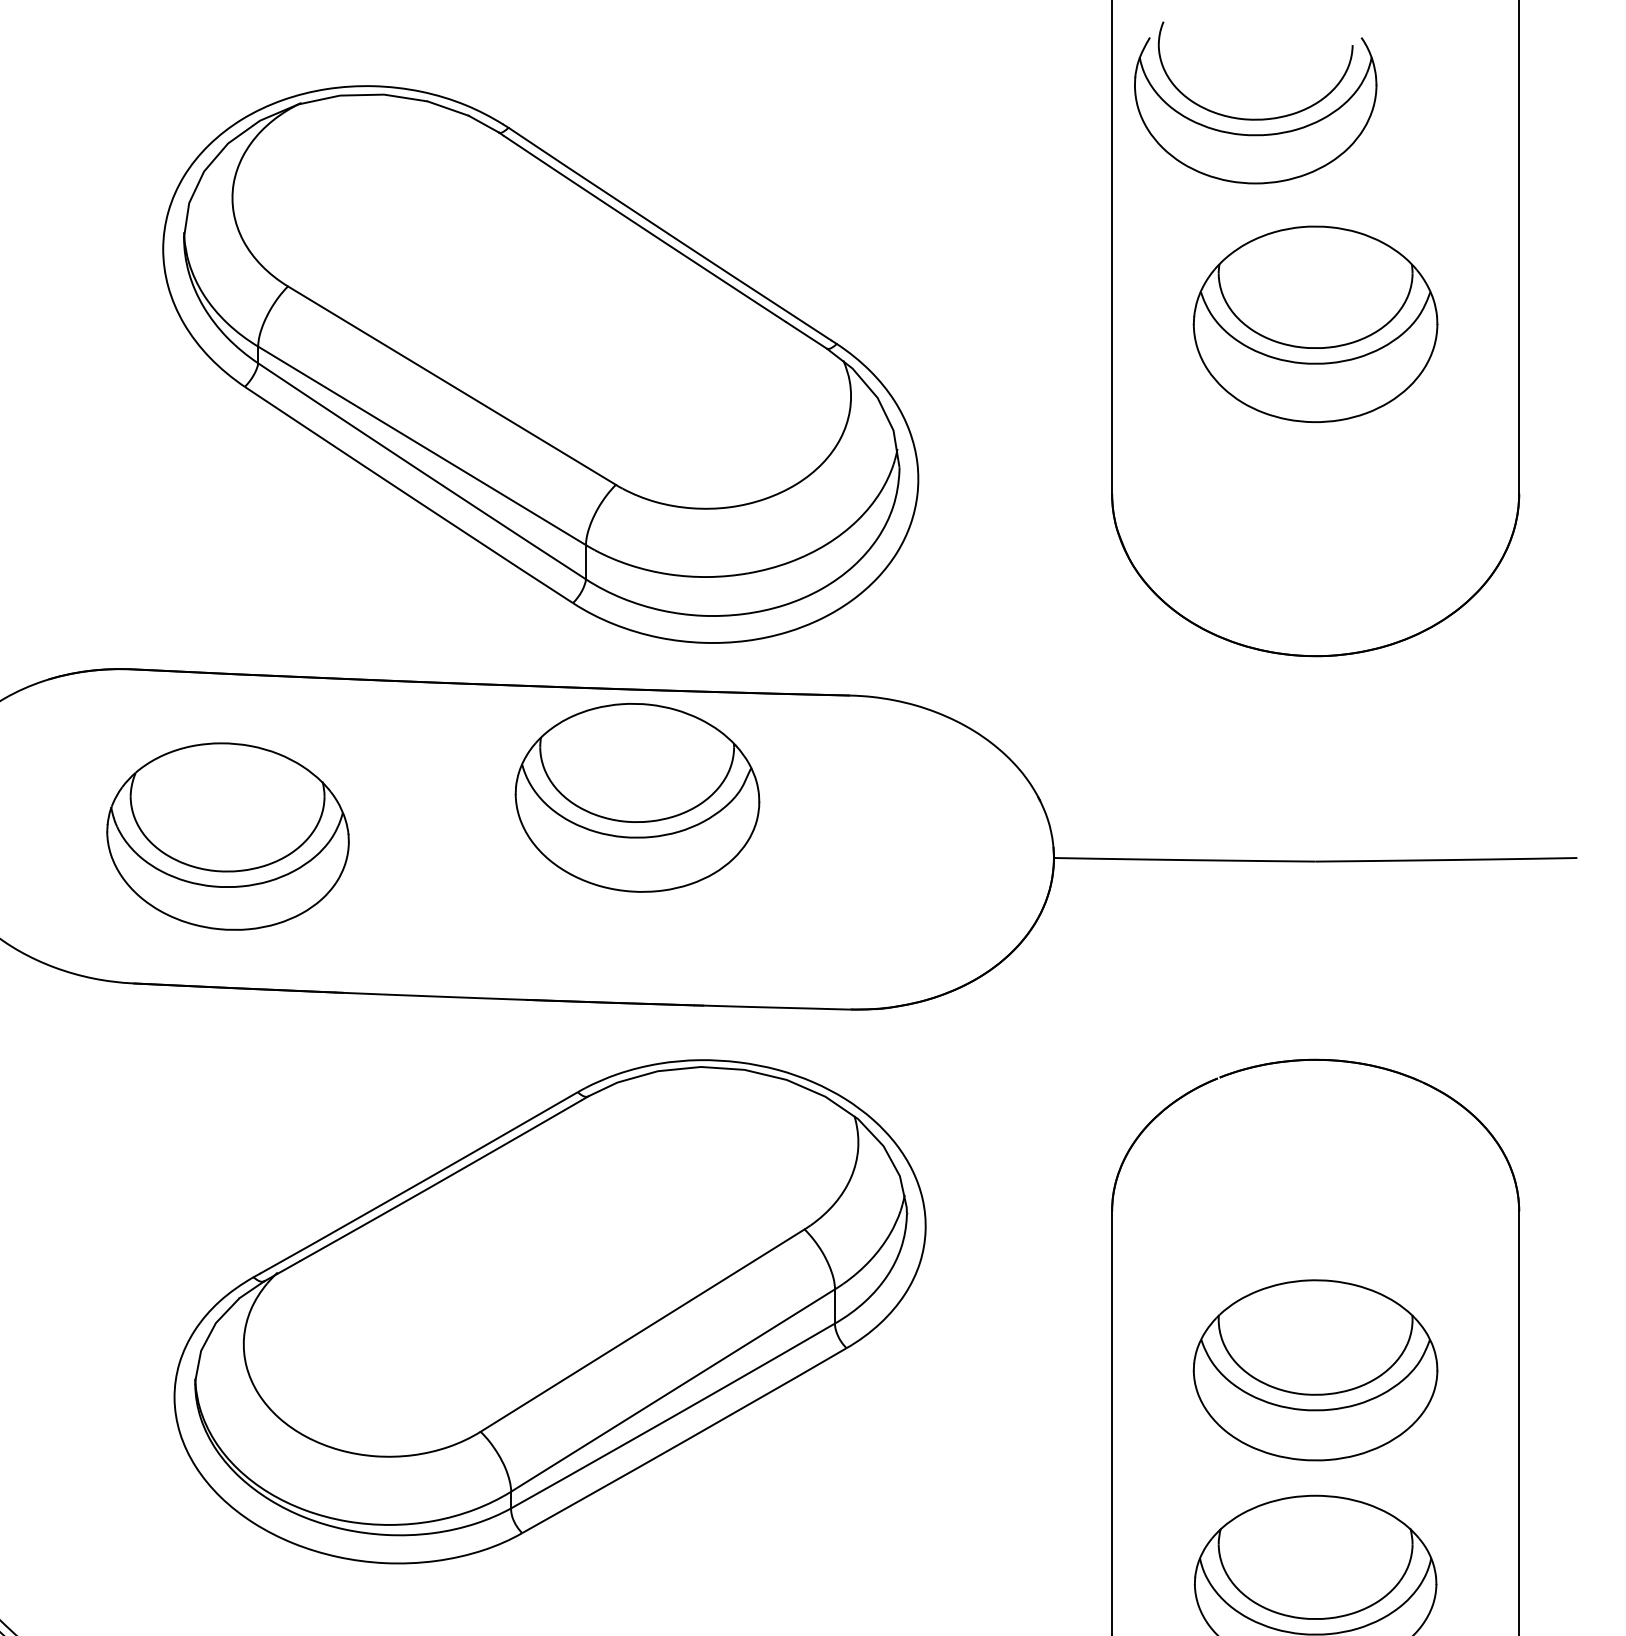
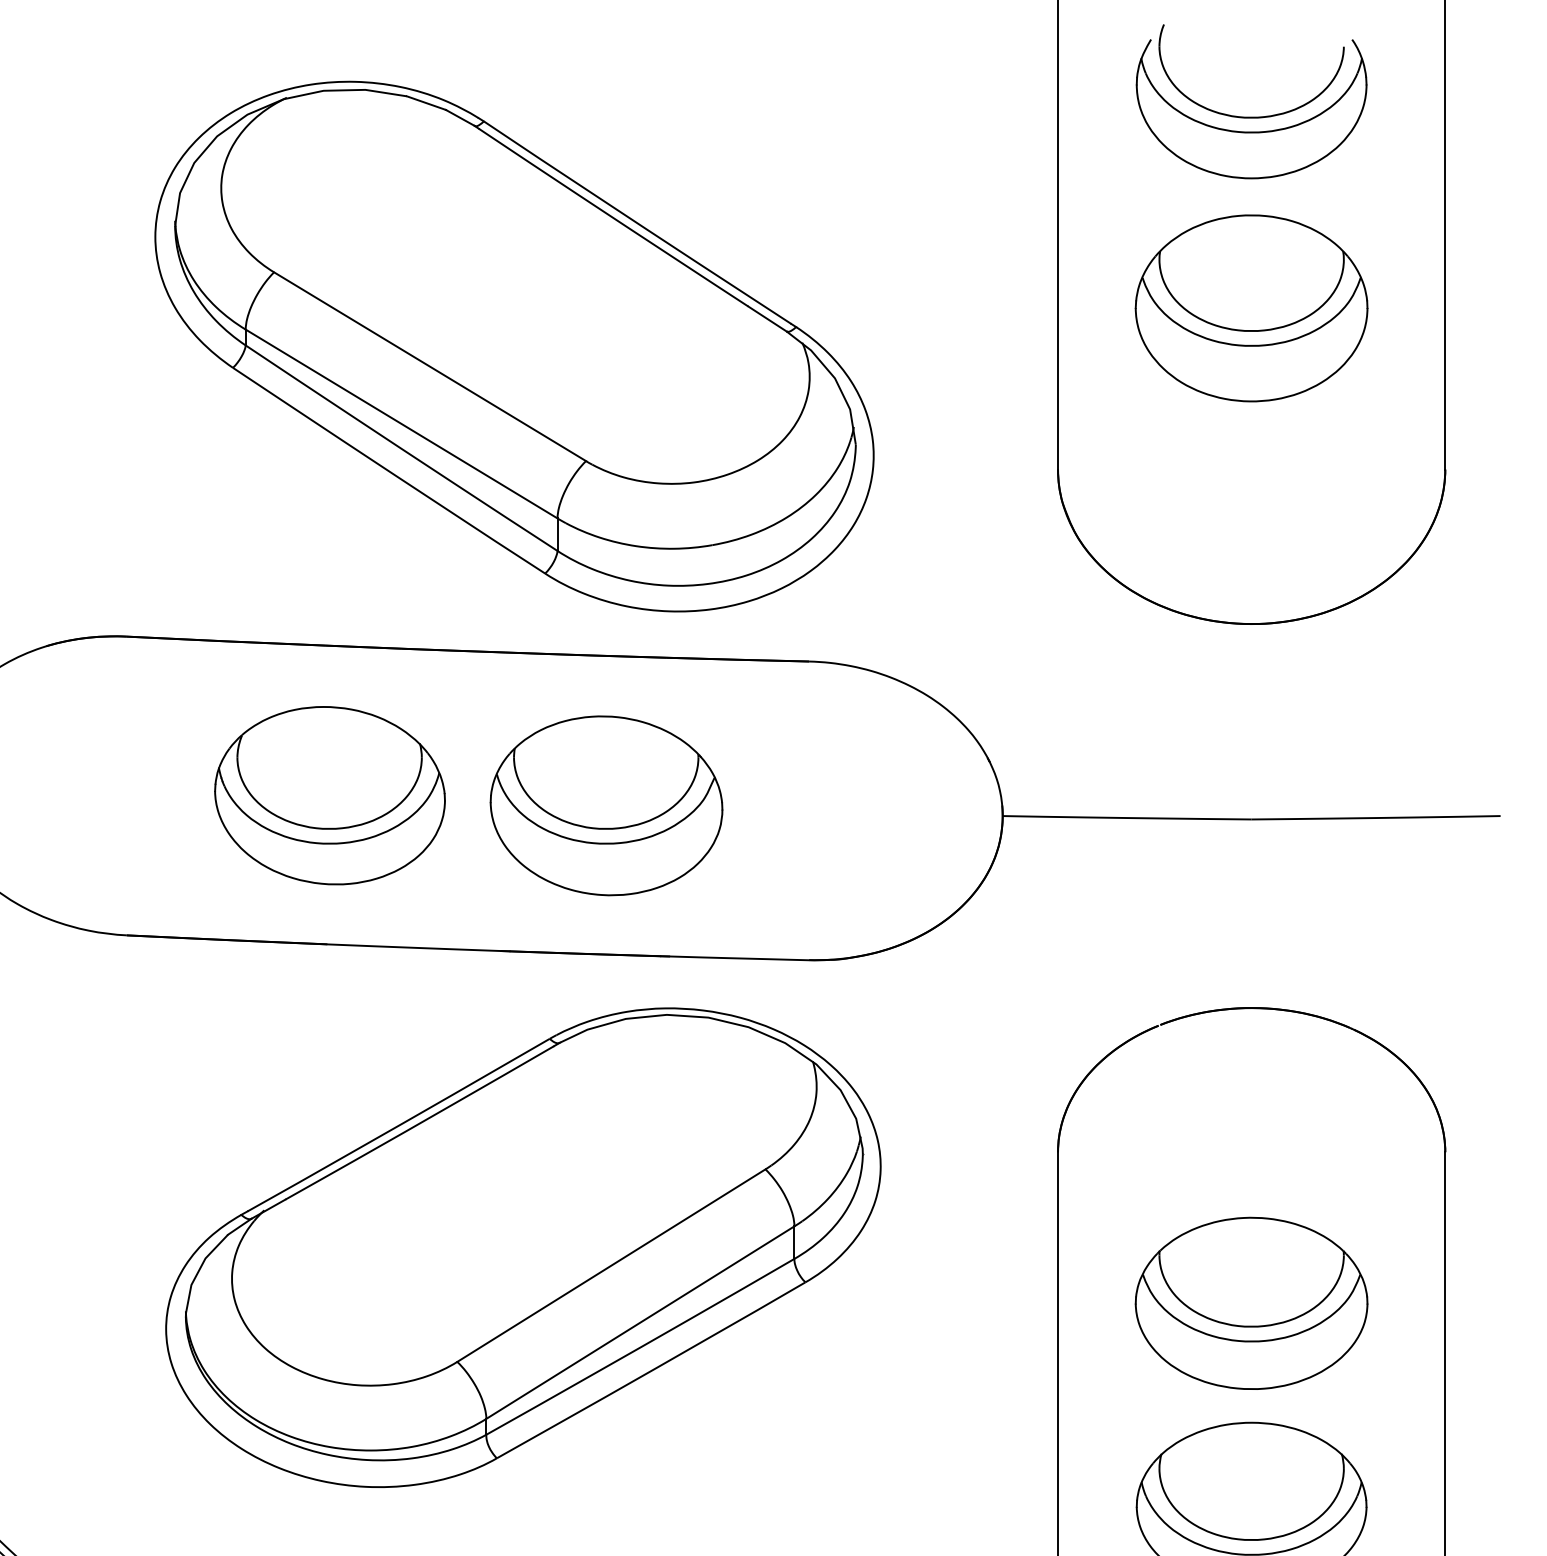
part: (1255, 118) -> (1251, 116), moved
part: (637, 797) -> (606, 805), moved
part: (227, 836) -> (329, 795), moved

